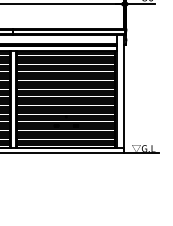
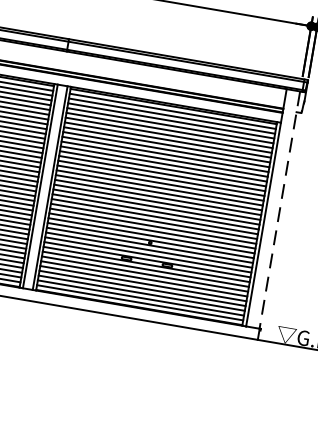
line: (123, 91) -> (279, 210), solid -> dashed

